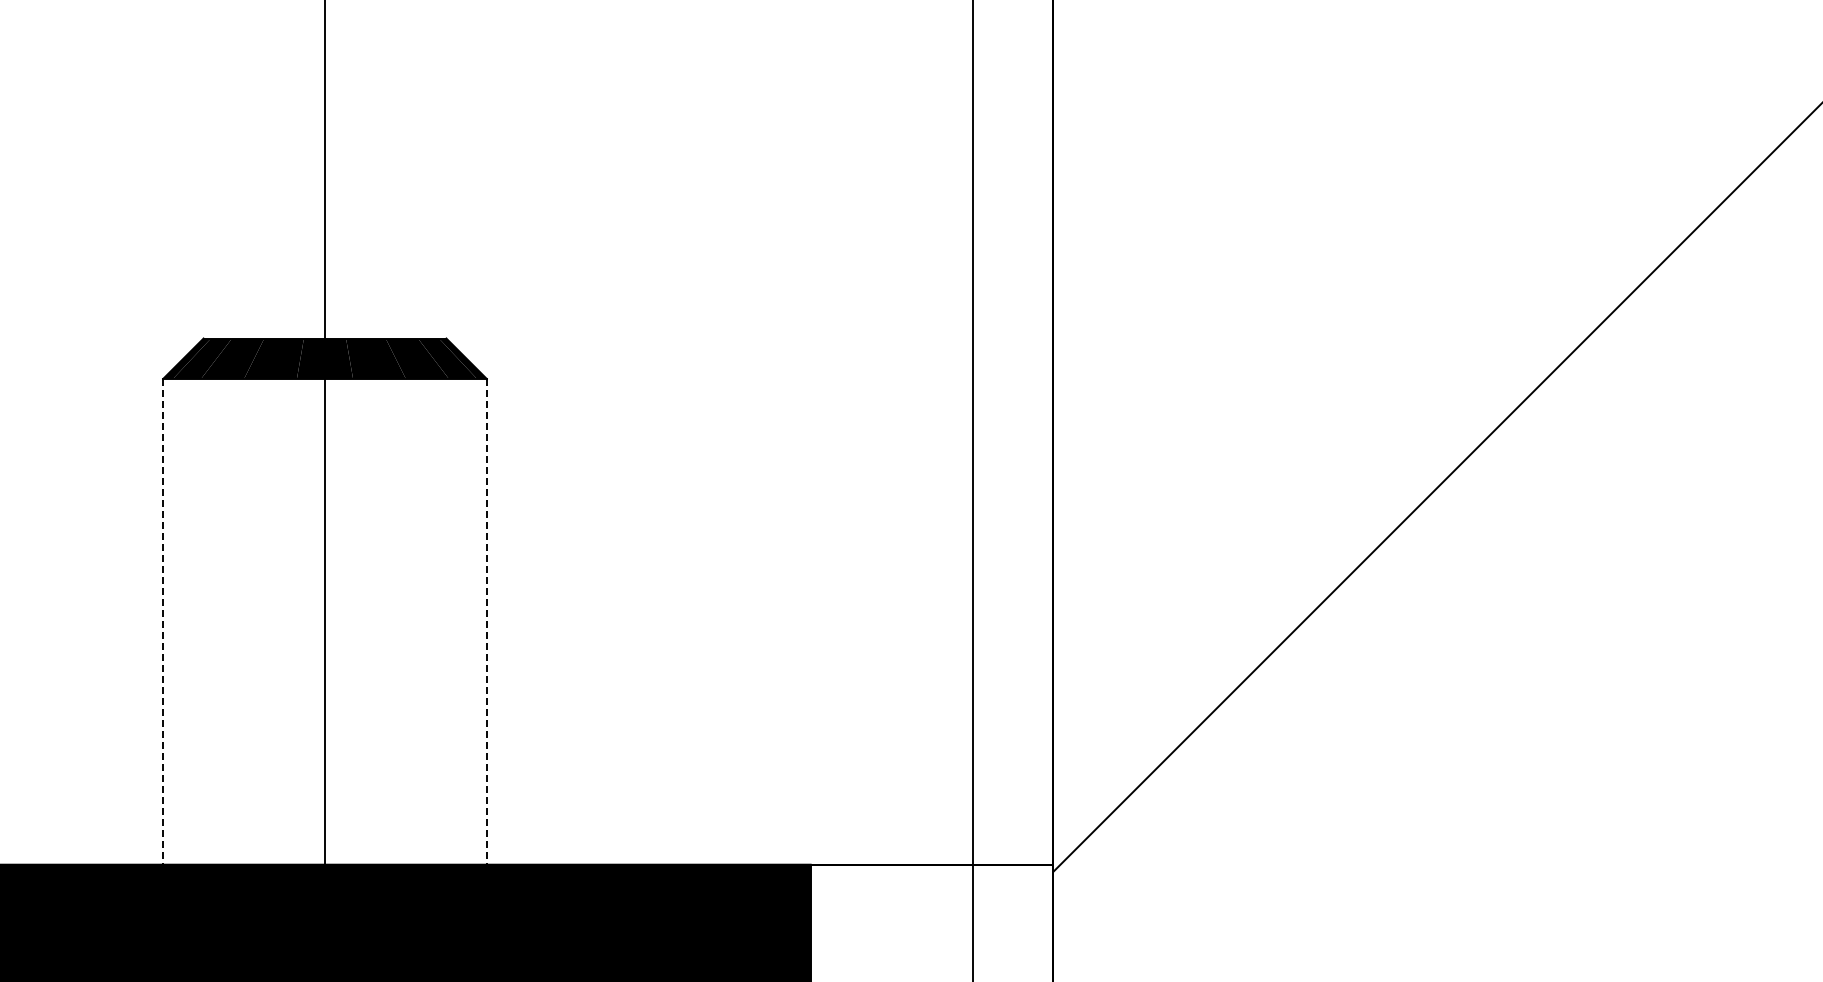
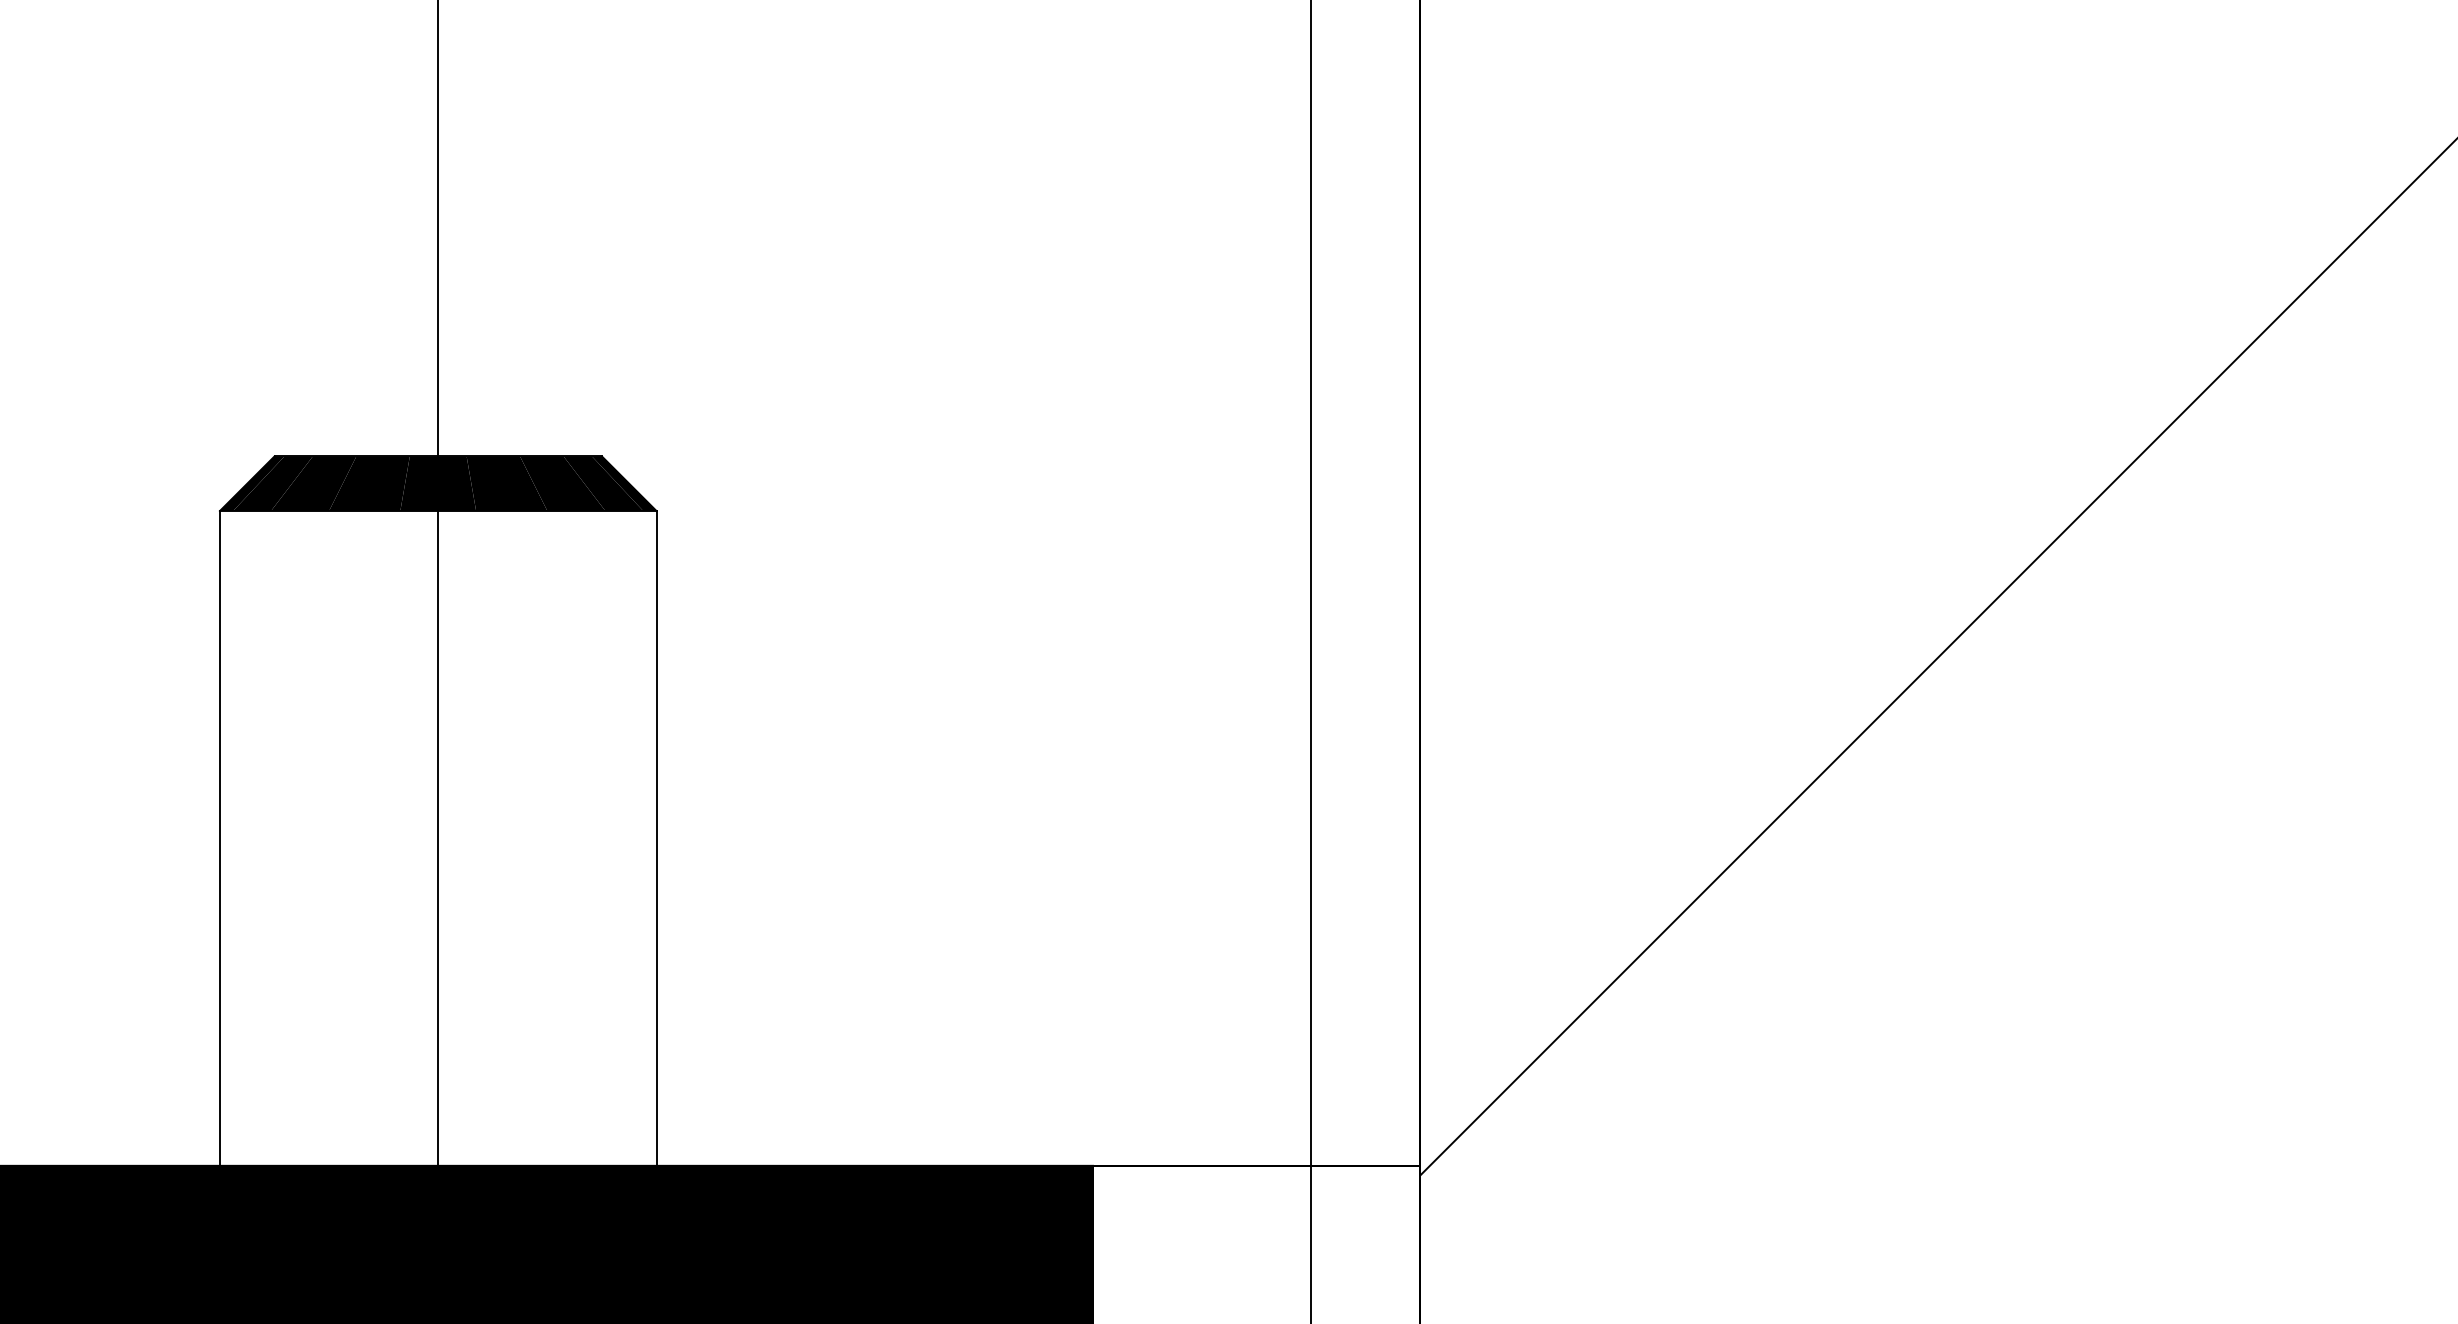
line: (163, 621) -> (220, 837), dashed -> solid
line: (486, 621) -> (655, 837), dashed -> solid

